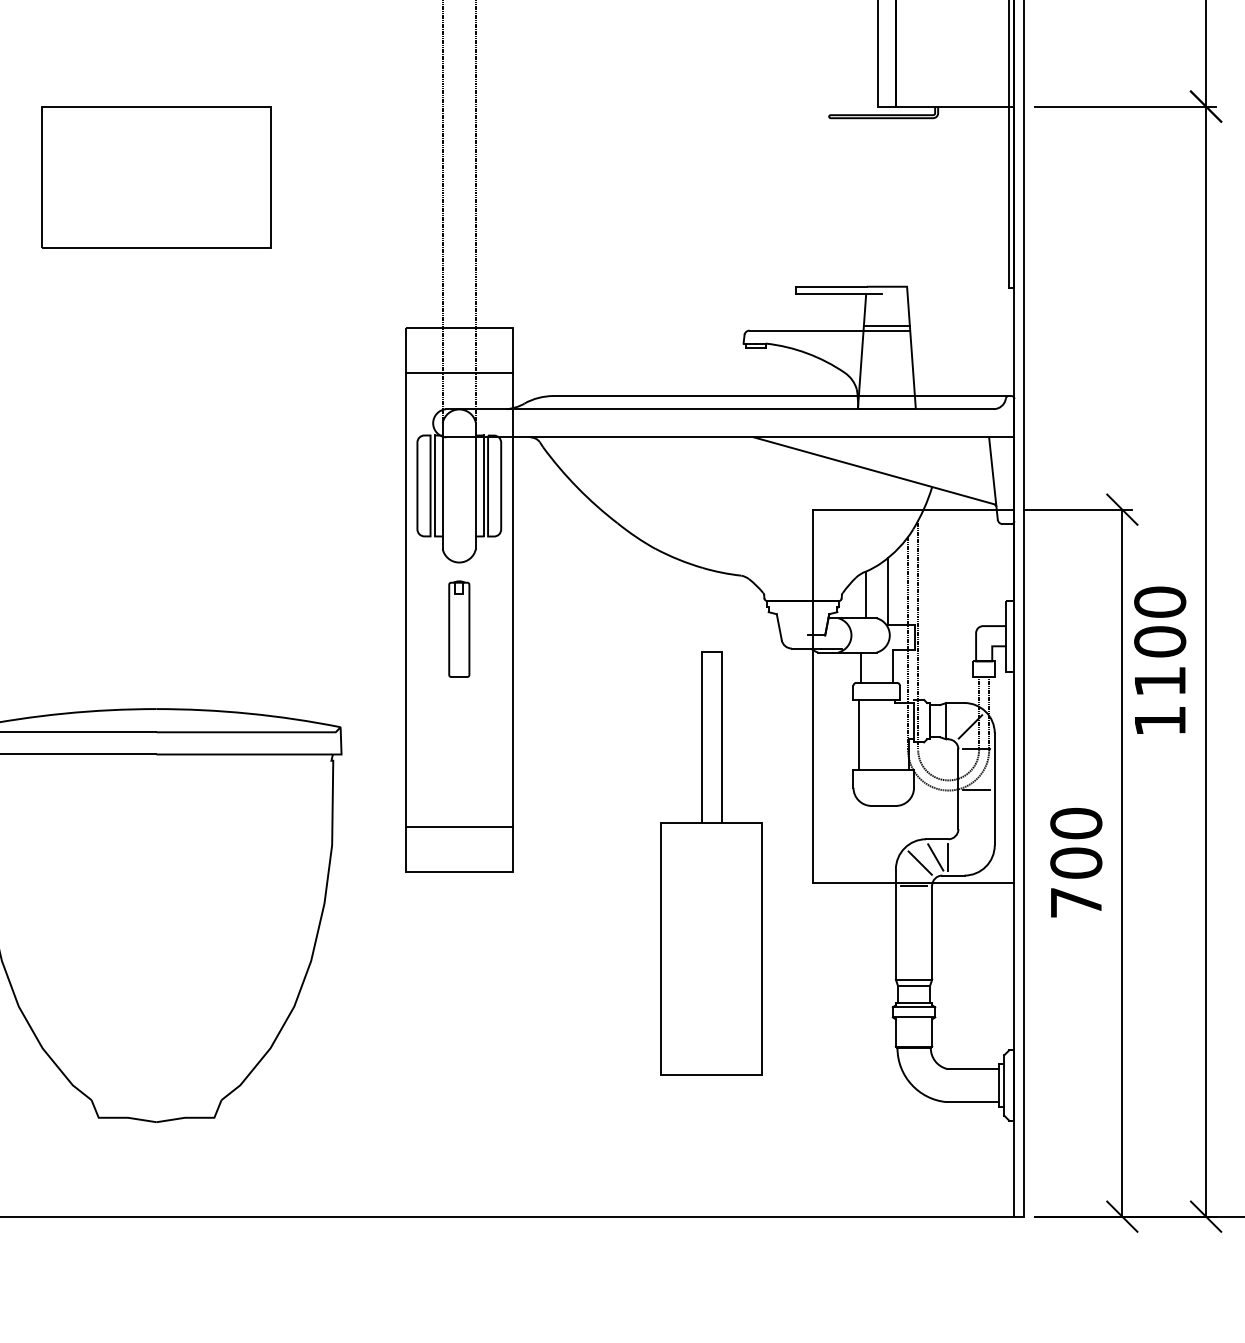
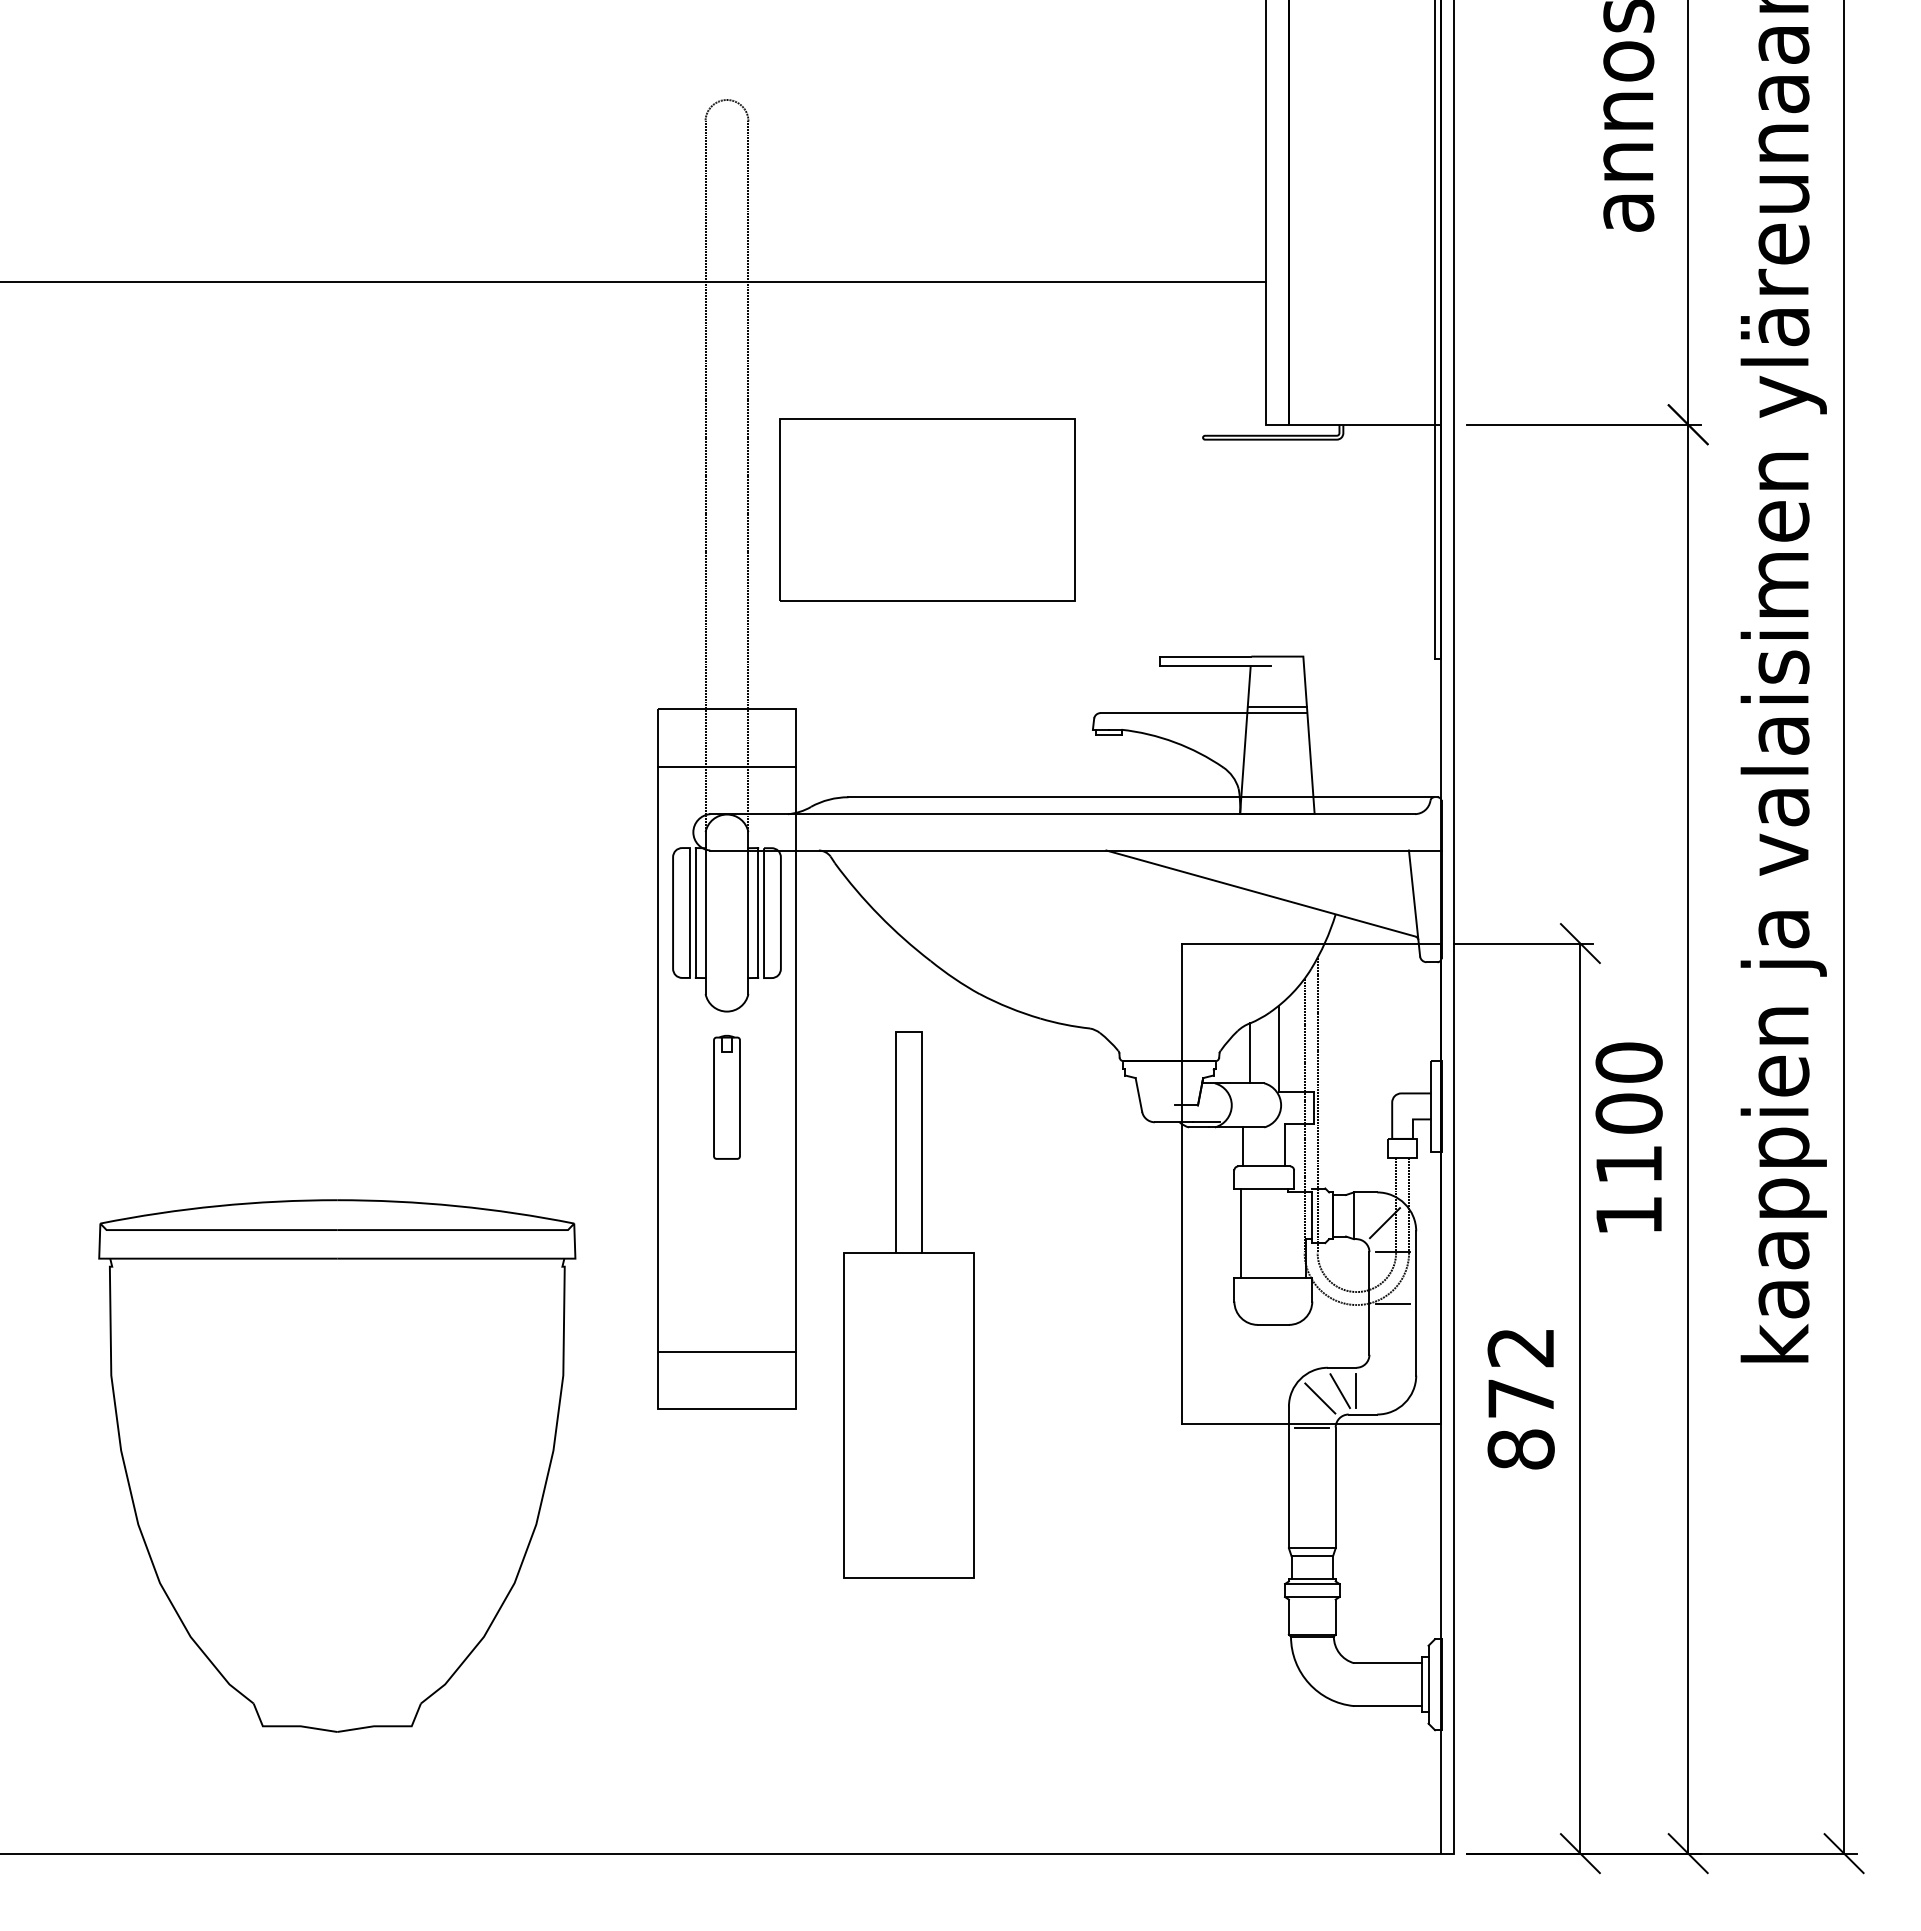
part: (156, 177) -> (927, 509), moved
part: (711, 863) -> (908, 1304), moved
text: (1075, 863) -> (1520, 1398), 700 -> 872

